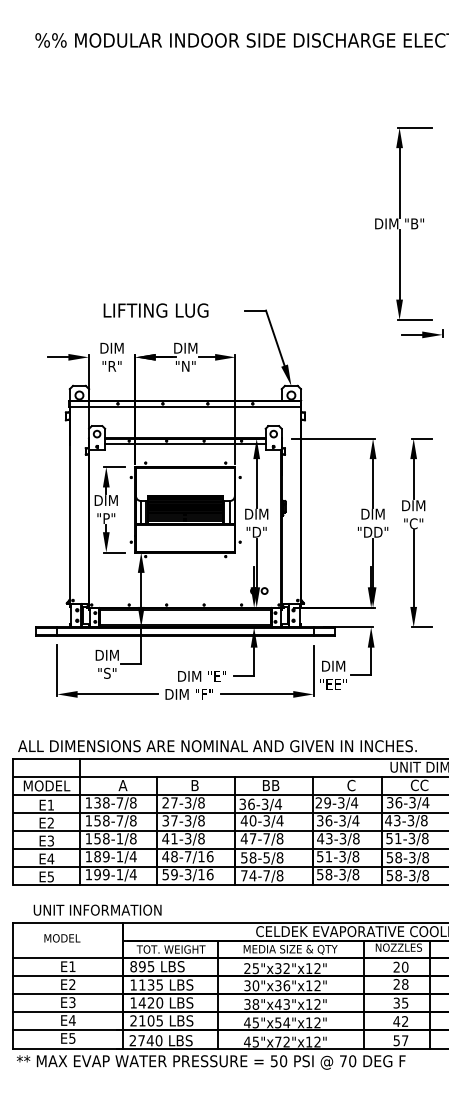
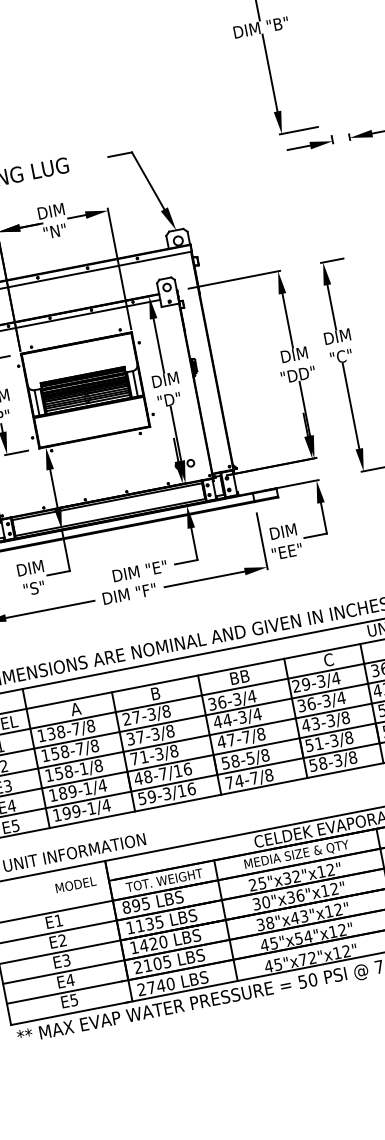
text: (252, 820) -> (226, 719), 40-3/4 -> 44-3/4
text: (165, 838) -> (134, 758), 41-3/8 -> 71-3/8
text: (62, 938) -> (76, 884), moved

